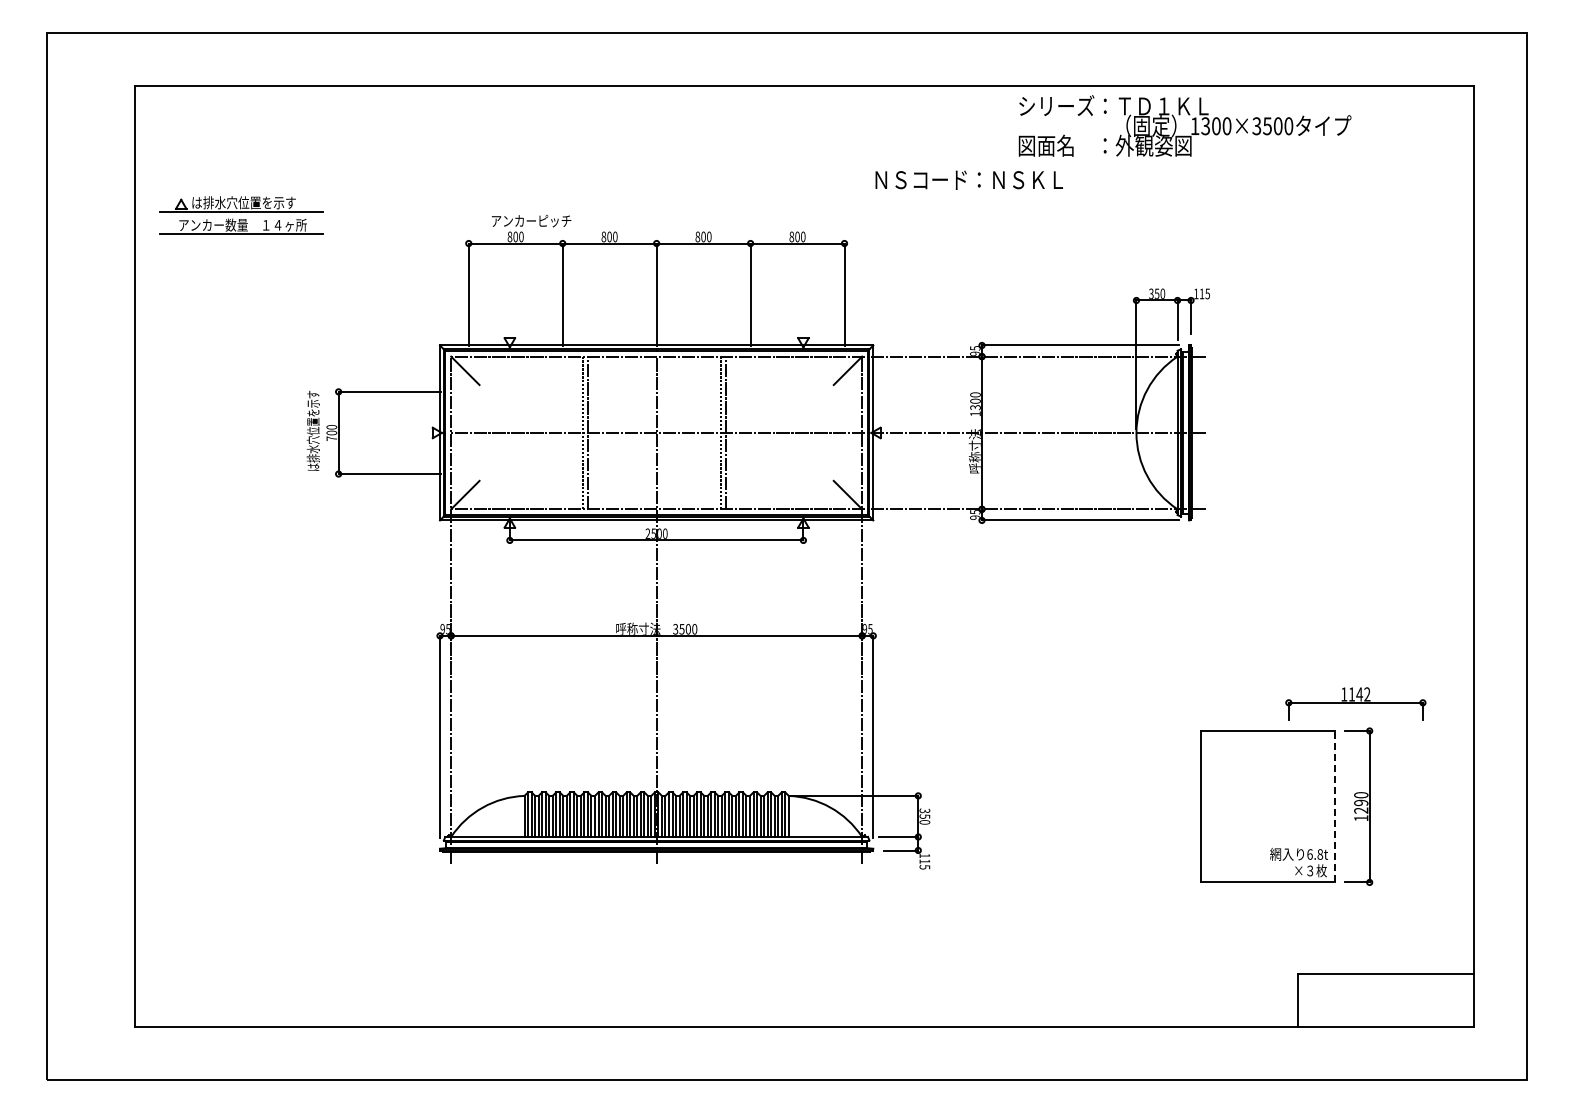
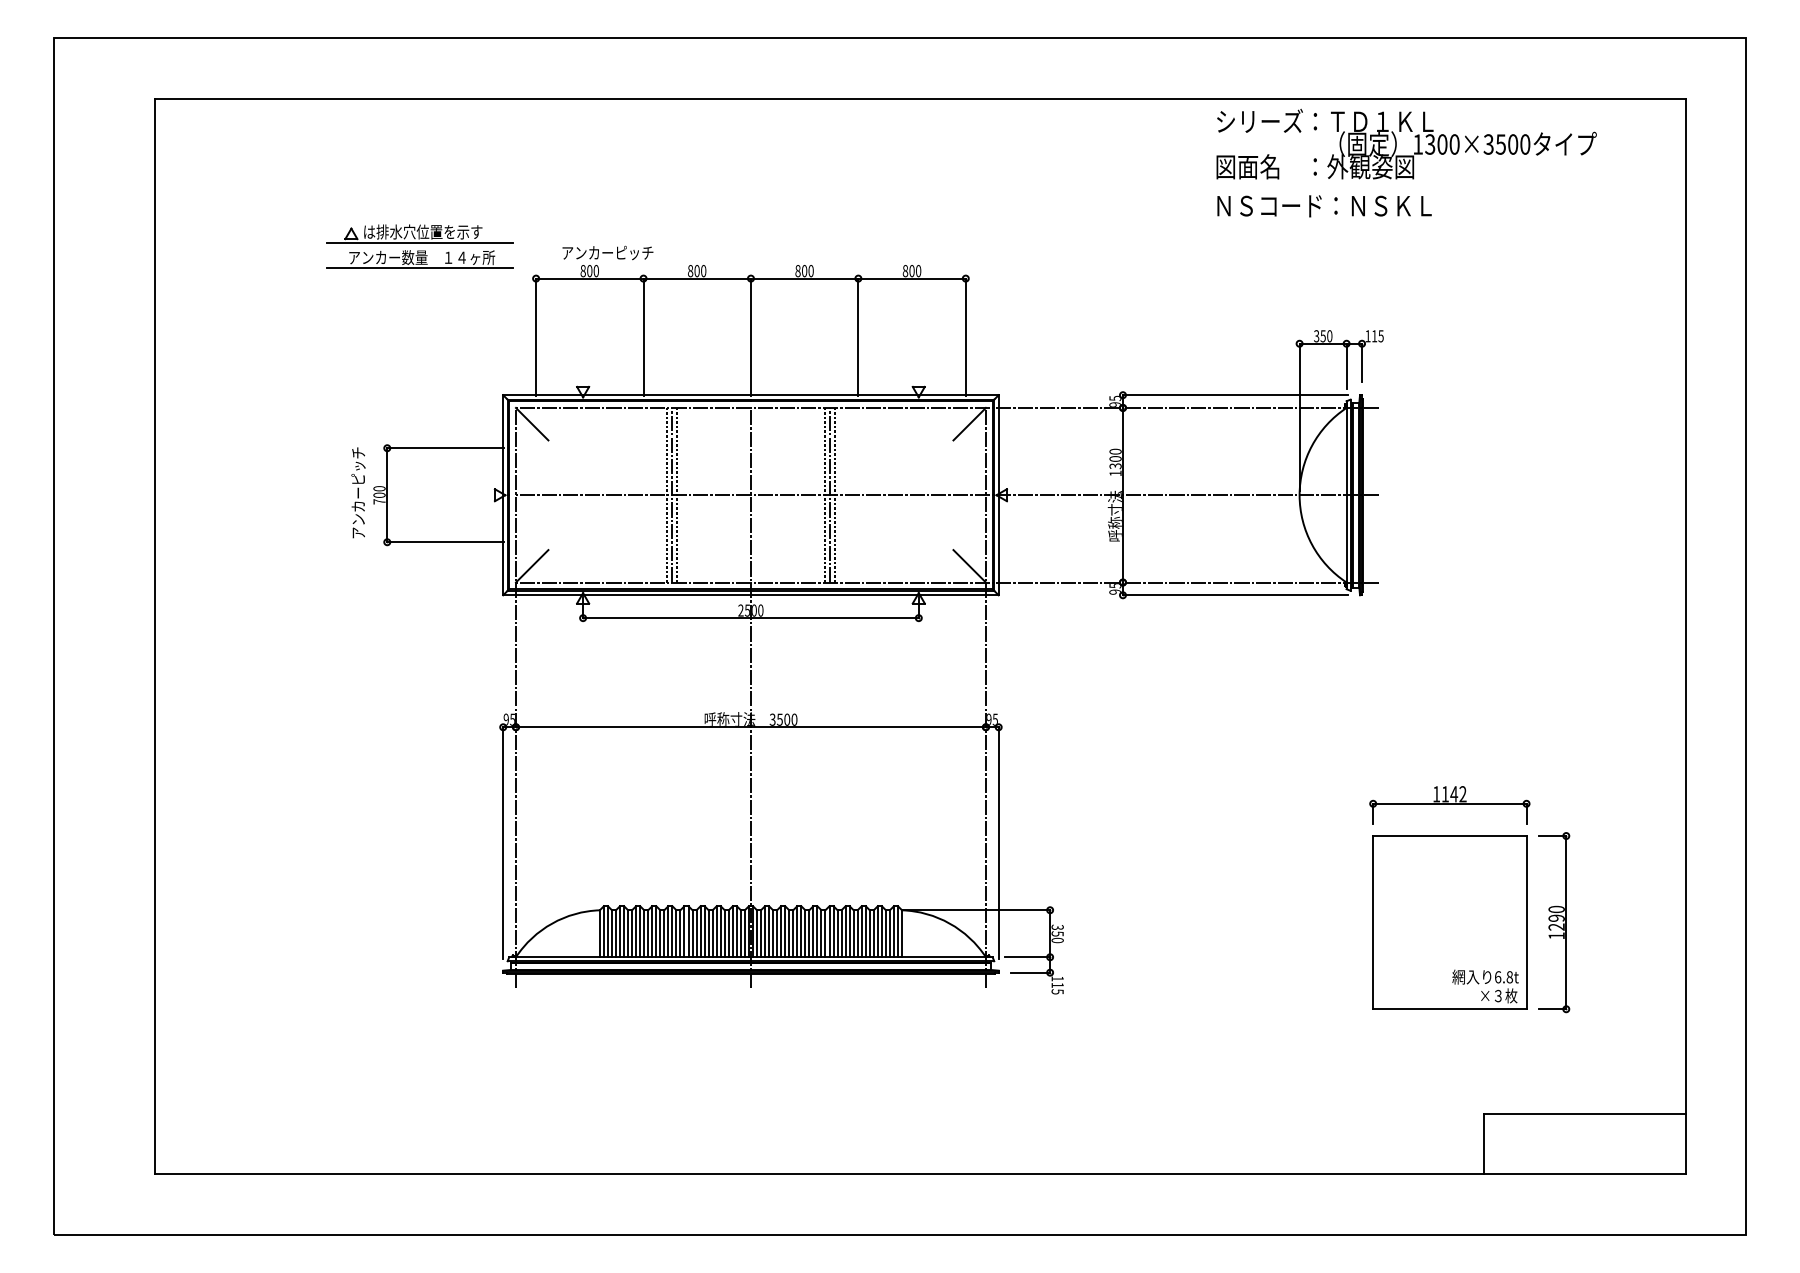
text: (1184, 125) -> (1405, 143), moved
text: (968, 179) -> (1323, 205), moved
part: (241, 215) -> (420, 246), moved
text: (312, 430) -> (357, 492), は排水穴位置を示す -> アンカーピッチ
line: (592, 432) -> (677, 494), added
line: (729, 432) -> (834, 494), added
part: (1355, 703) -> (1449, 804), moved
line: (1334, 806) -> (1526, 922), dashed -> solid

